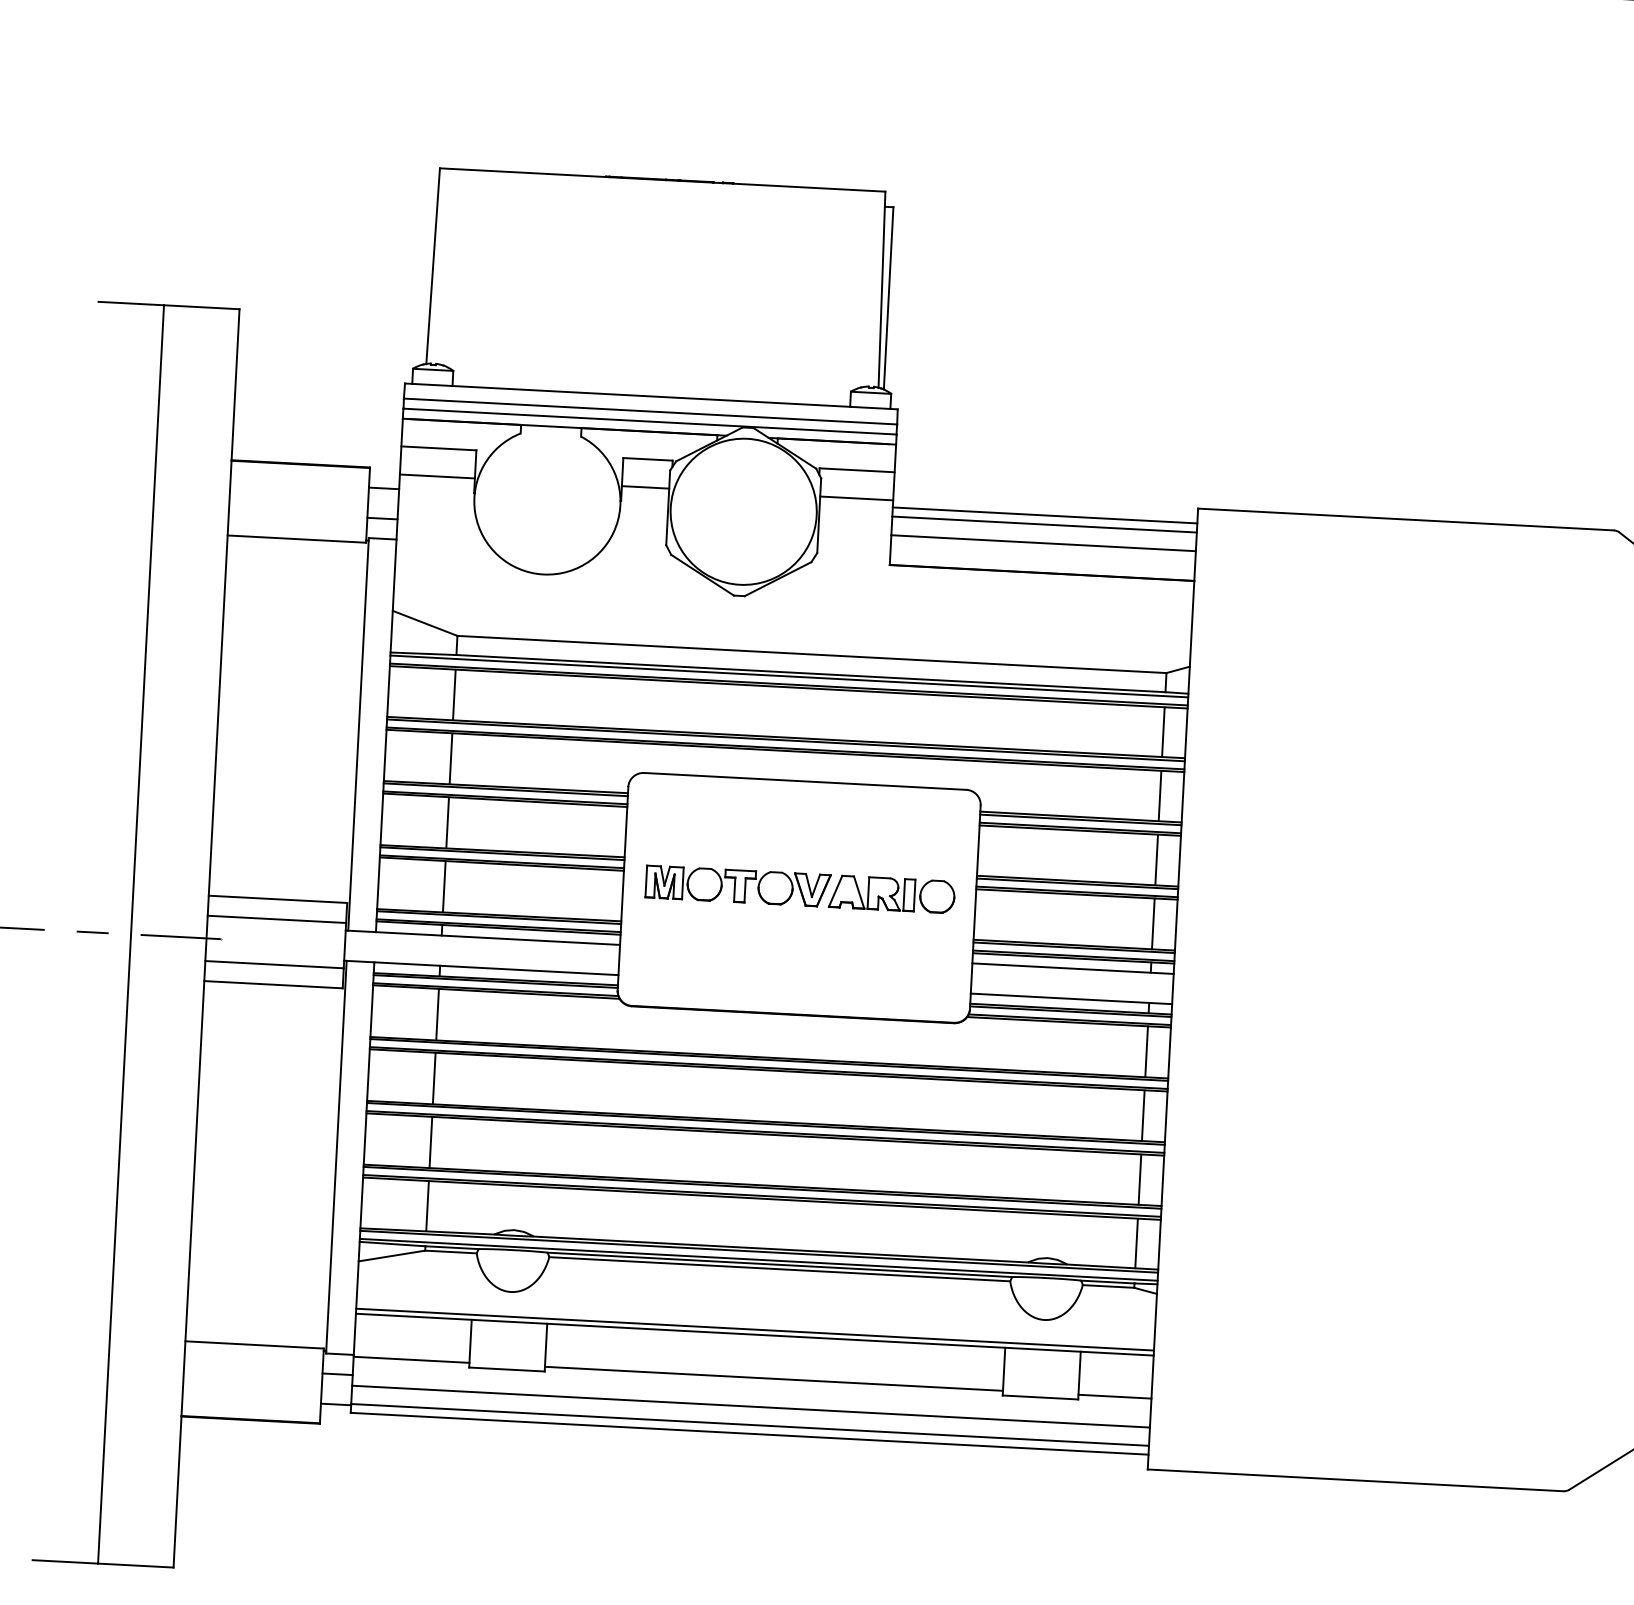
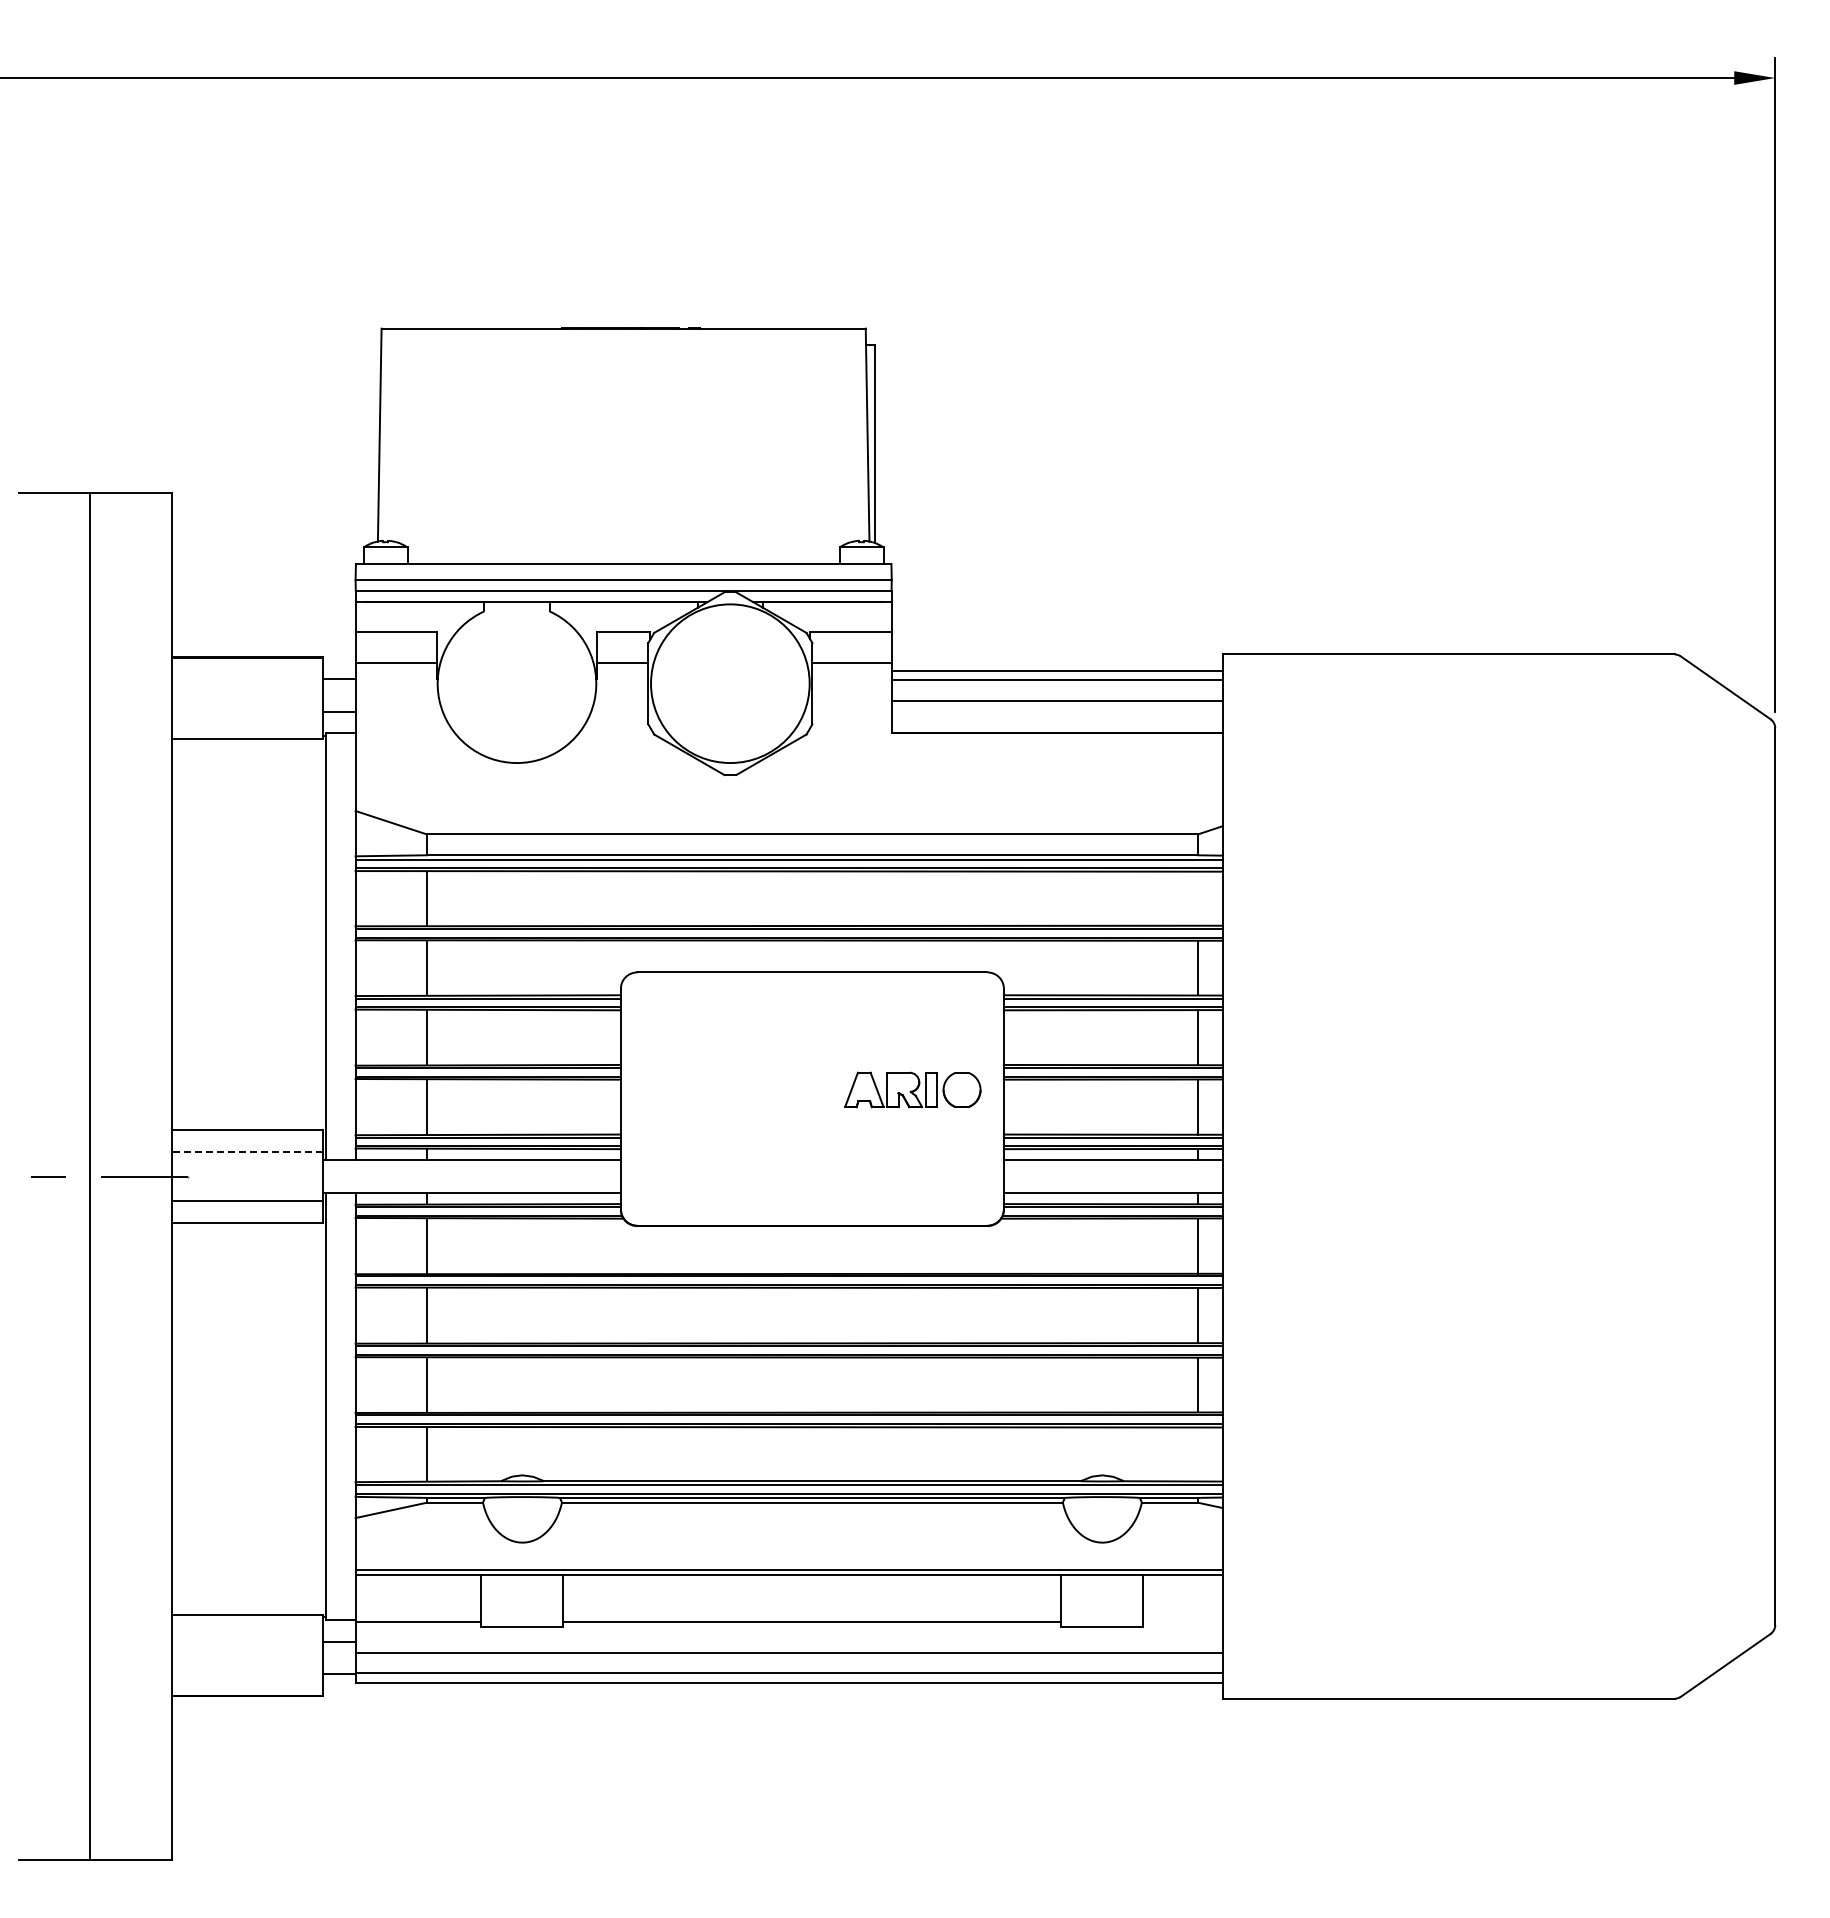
line: (1163, 731) -> (1197, 898), removed
part: (738, 885) -> (745, 1089), removed
line: (276, 919) -> (247, 1152), solid -> dashed
line: (1136, 1243) -> (1197, 1454), removed
line: (1114, 1396) -> (1182, 1621), removed

